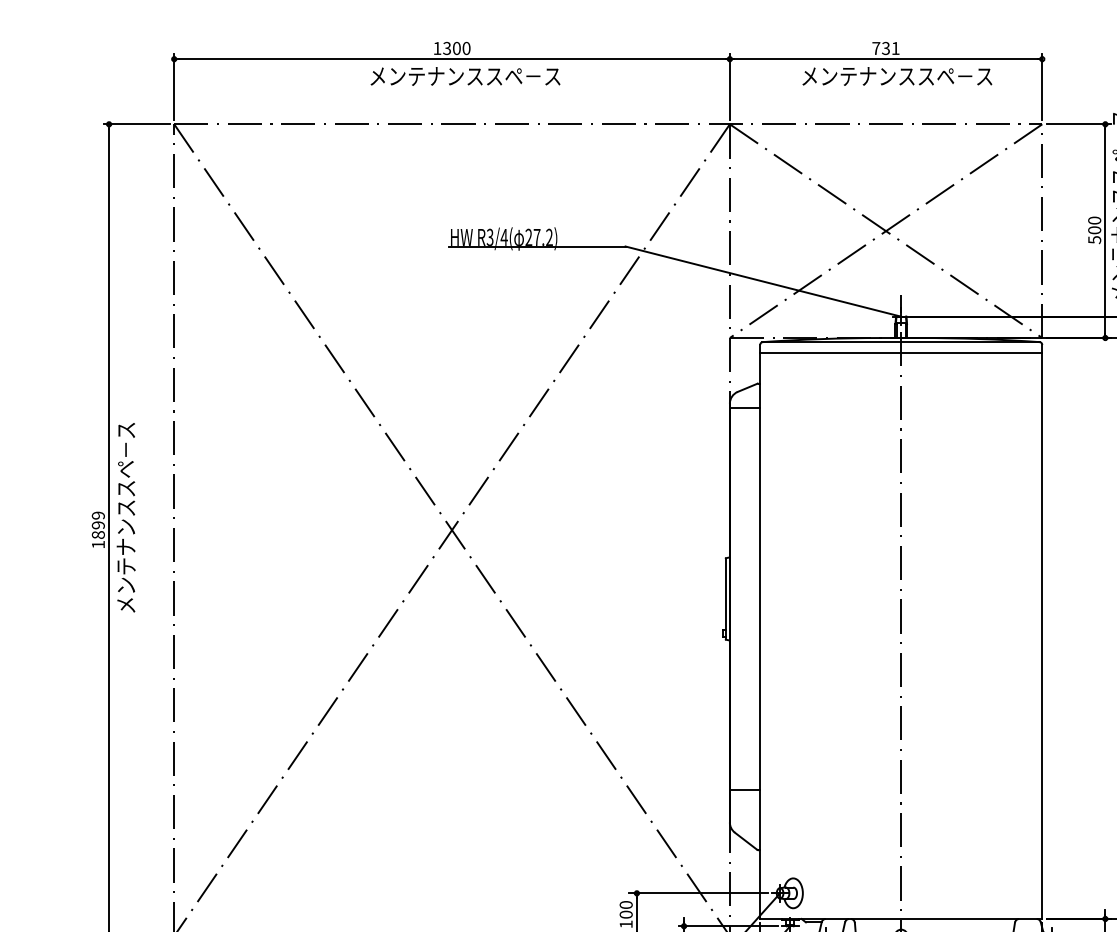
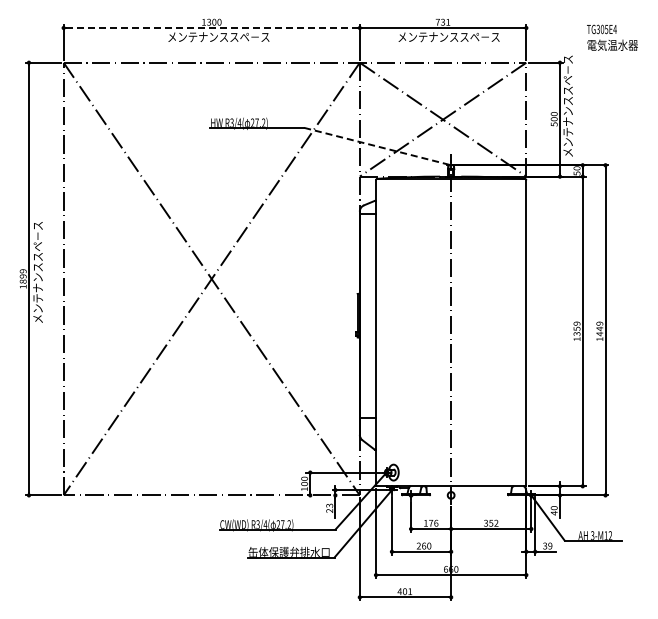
line: (451, 60) -> (211, 28), solid -> dashed
line: (763, 281) -> (377, 146), solid -> dashed
line: (901, 352) -> (451, 184), removed

